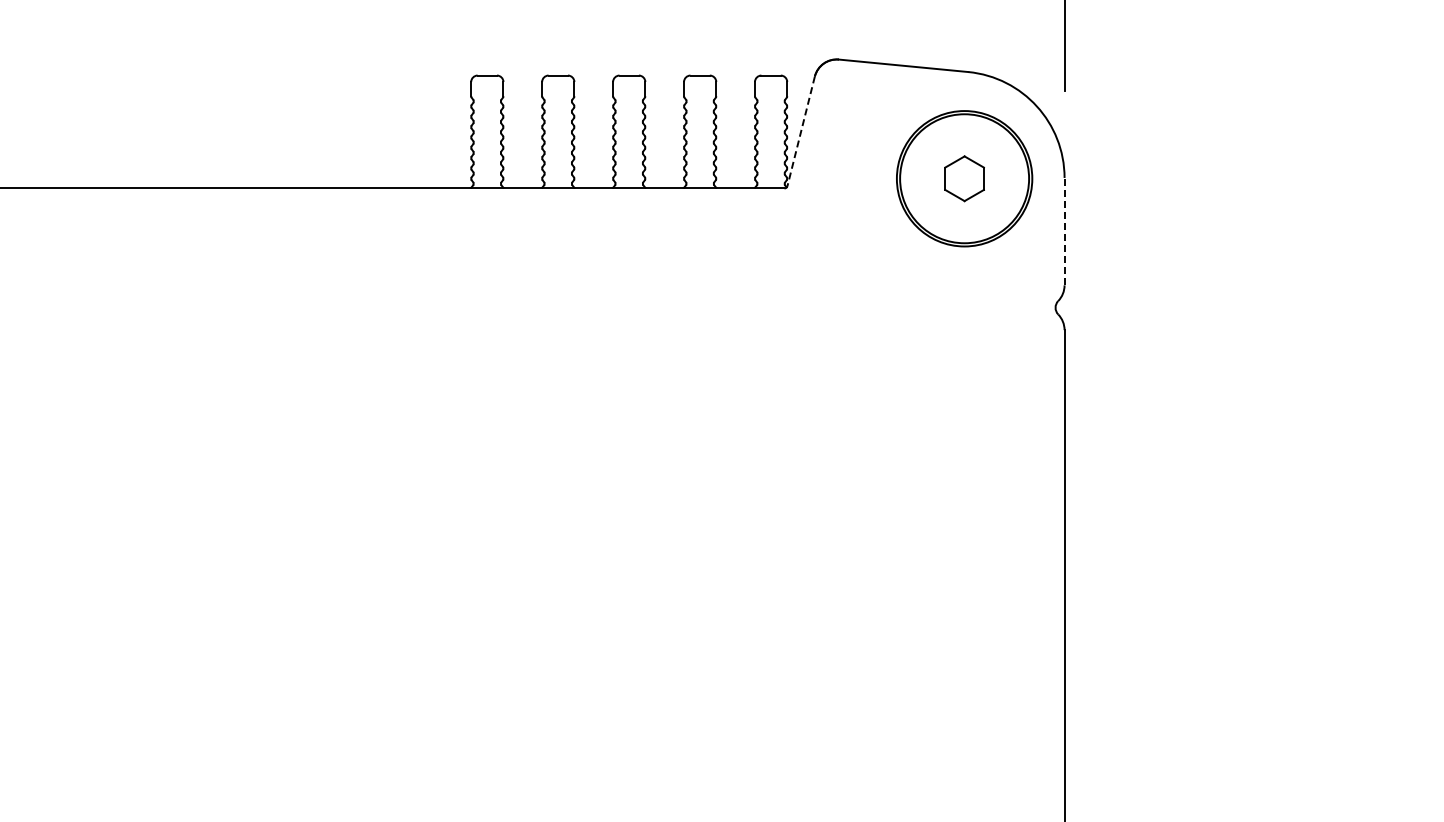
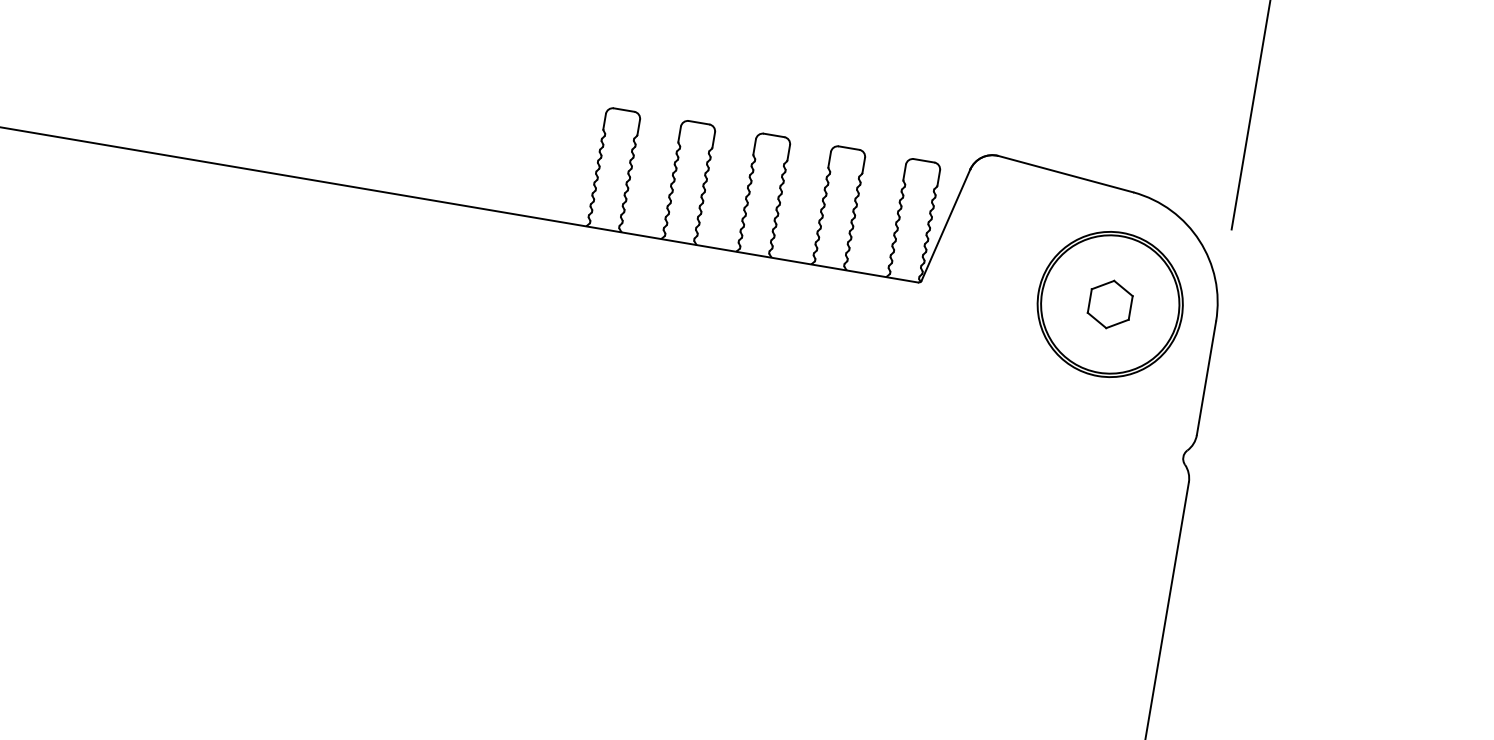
line: (801, 131) -> (946, 225), dashed -> solid
line: (1064, 231) -> (1206, 378), dashed -> solid

